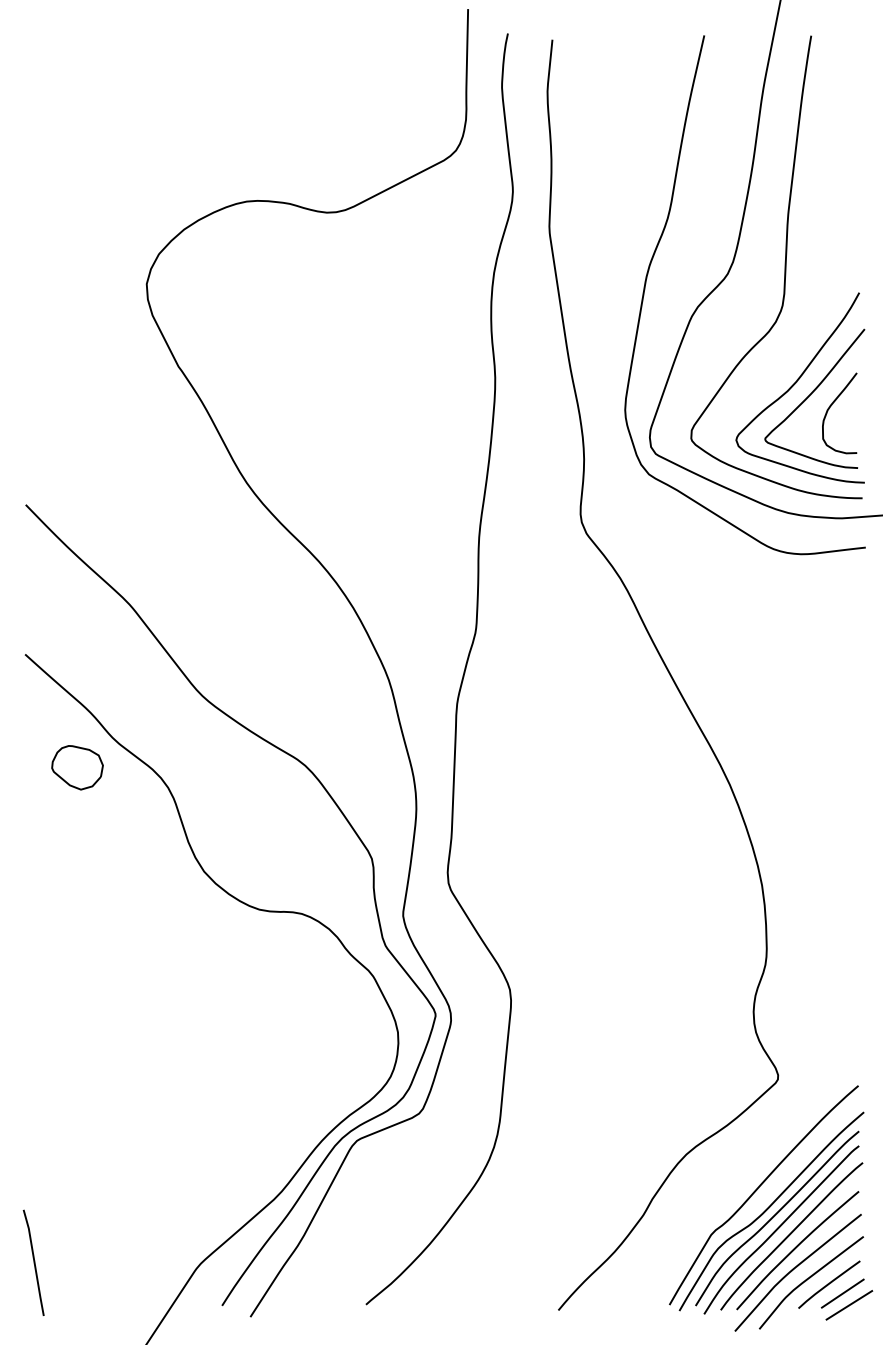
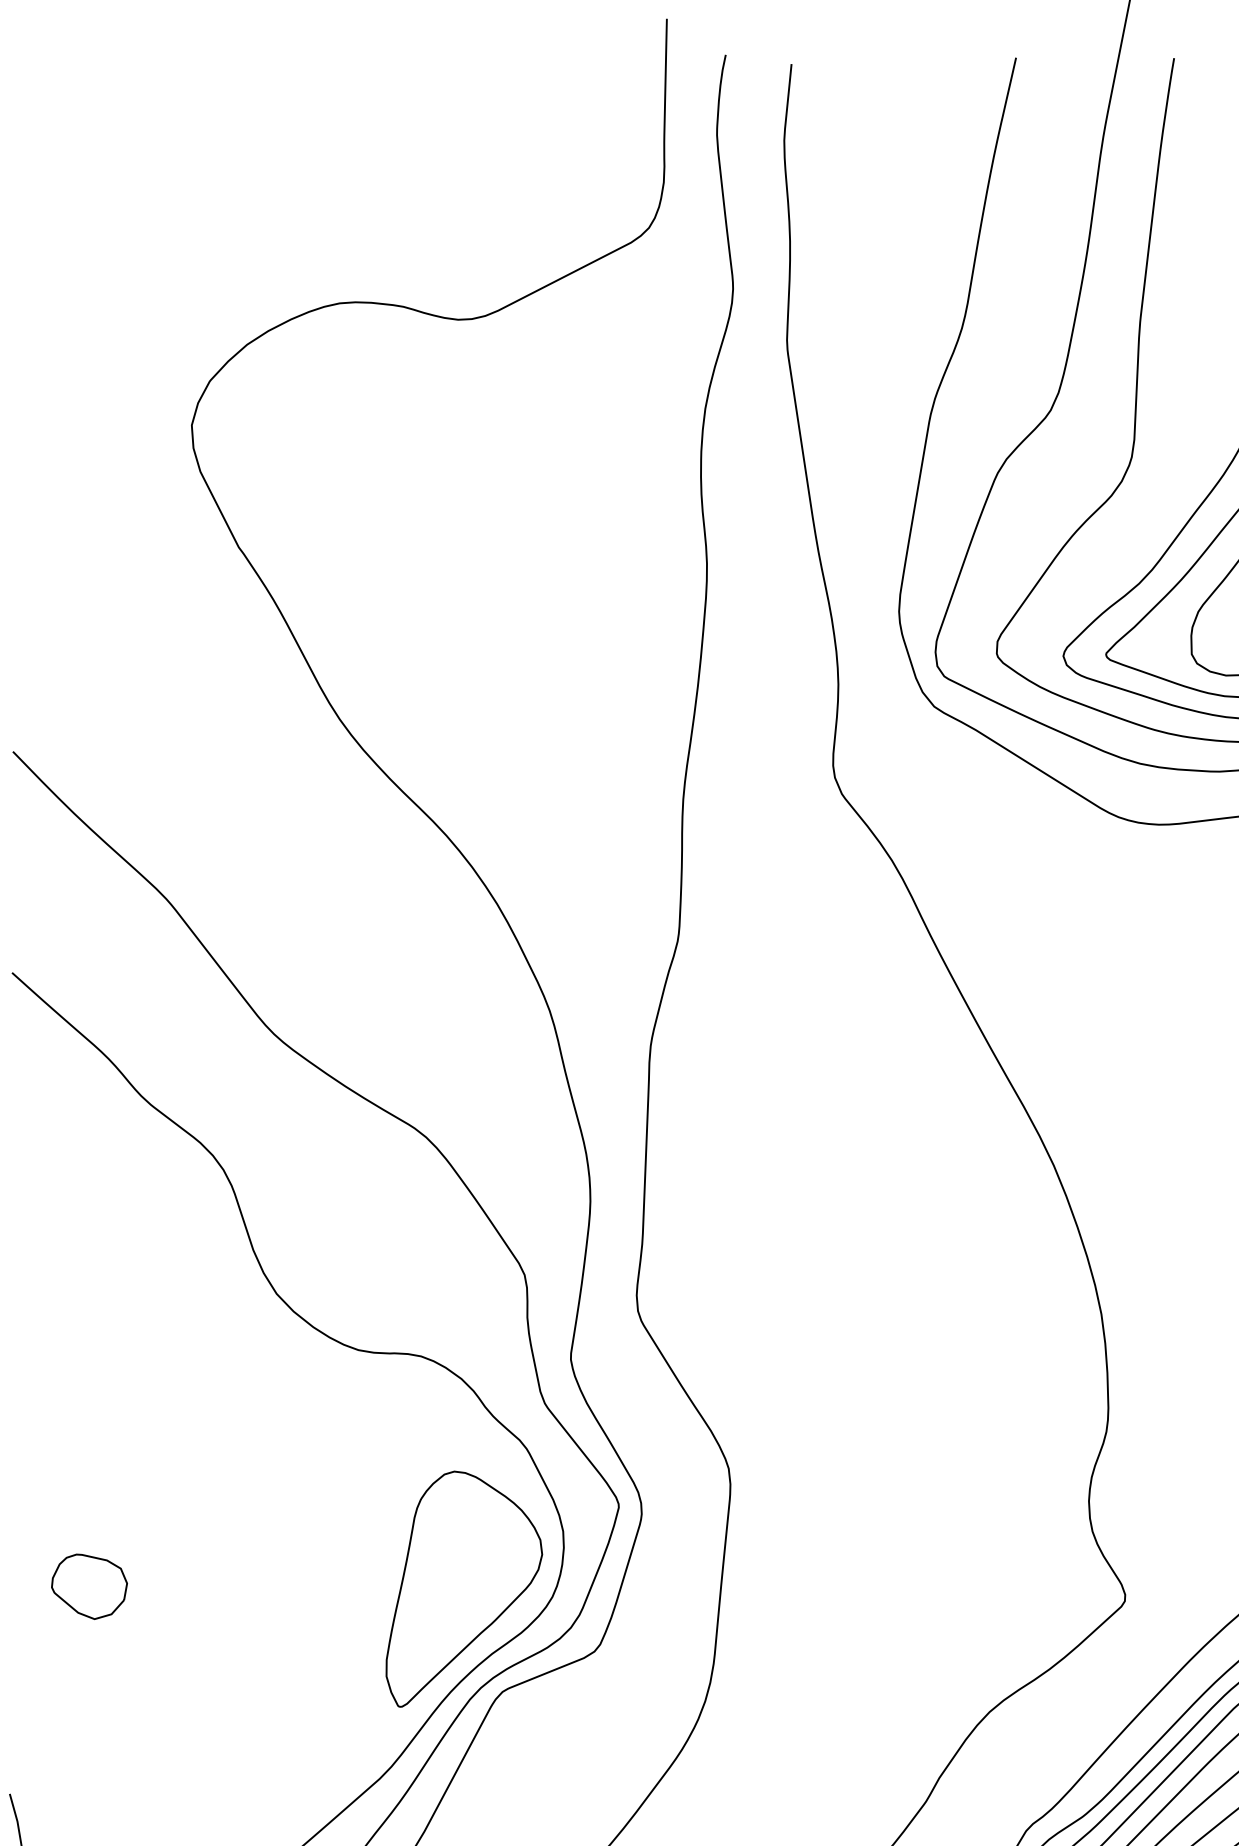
part: (77, 767) -> (89, 1586), moved
part: (330, 1071) -> (463, 1589), added

